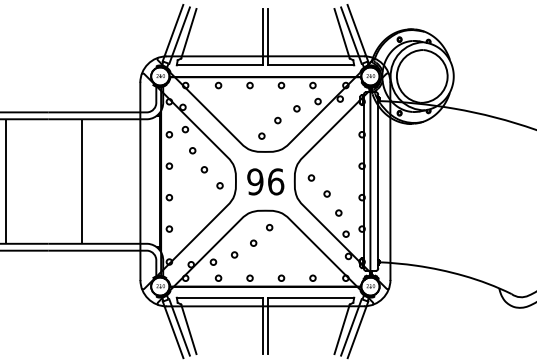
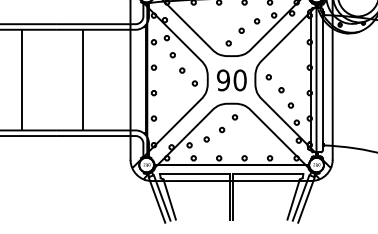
text: (276, 181) -> (240, 80), 96 -> 90

